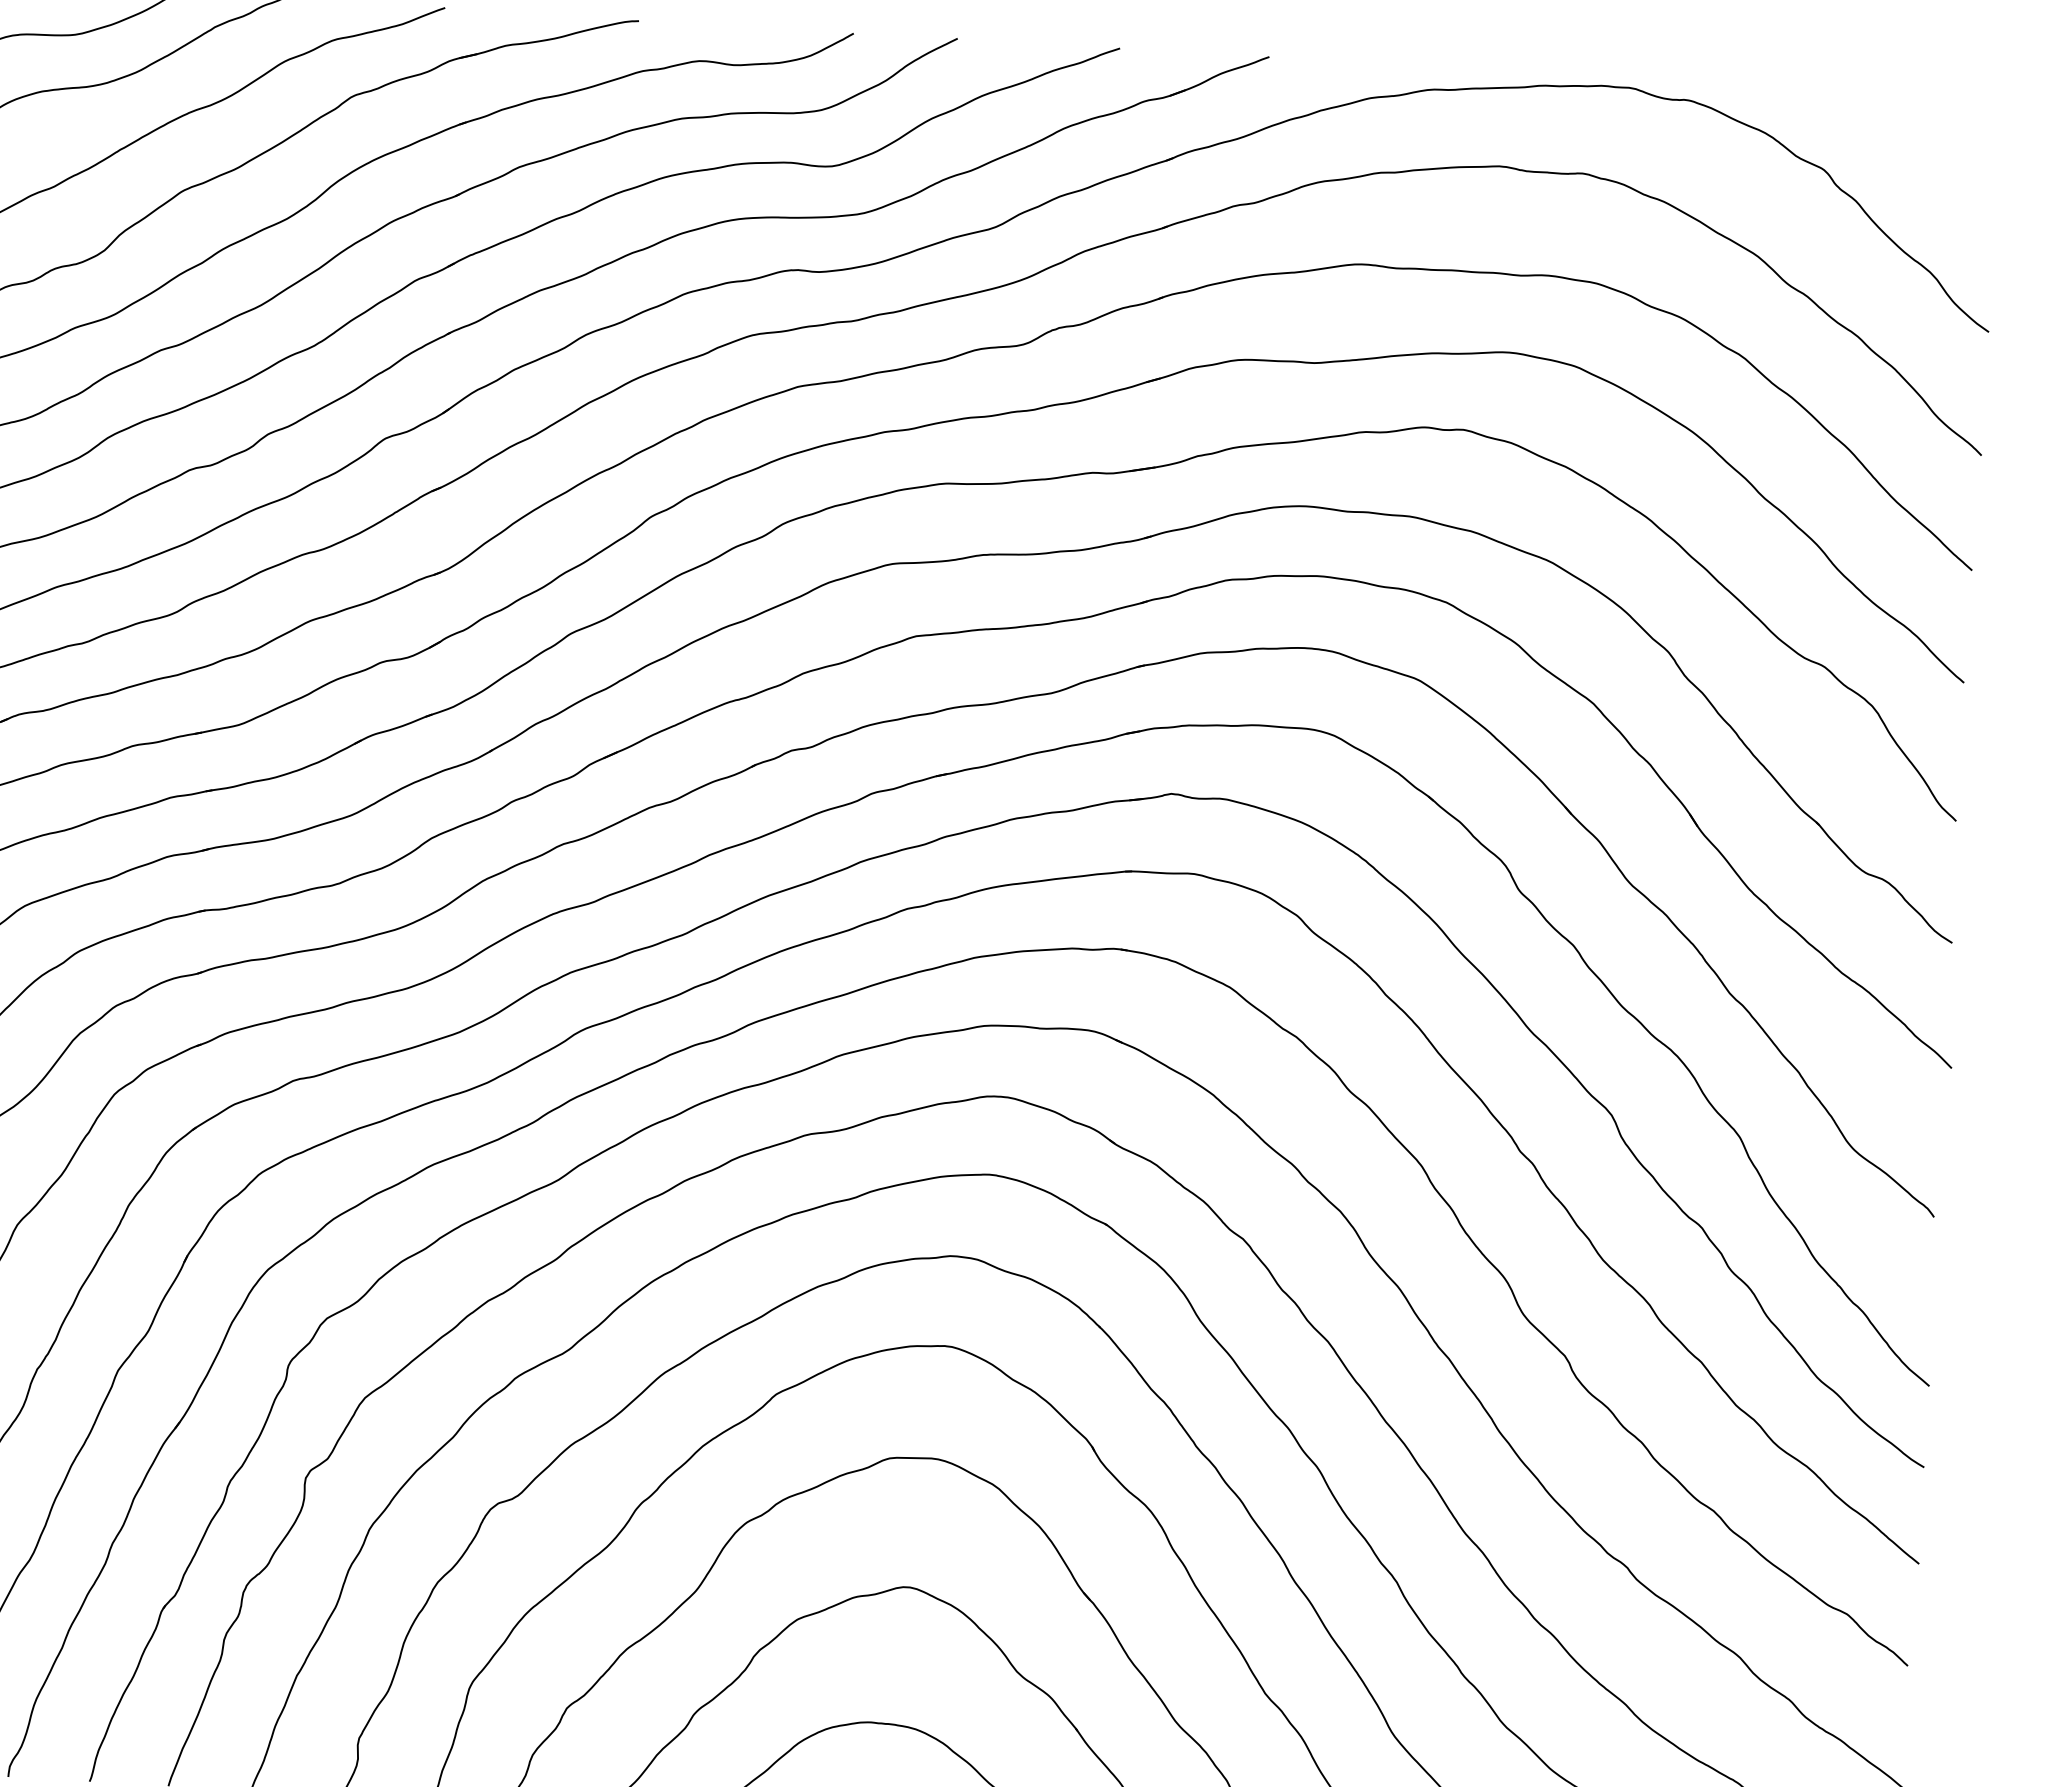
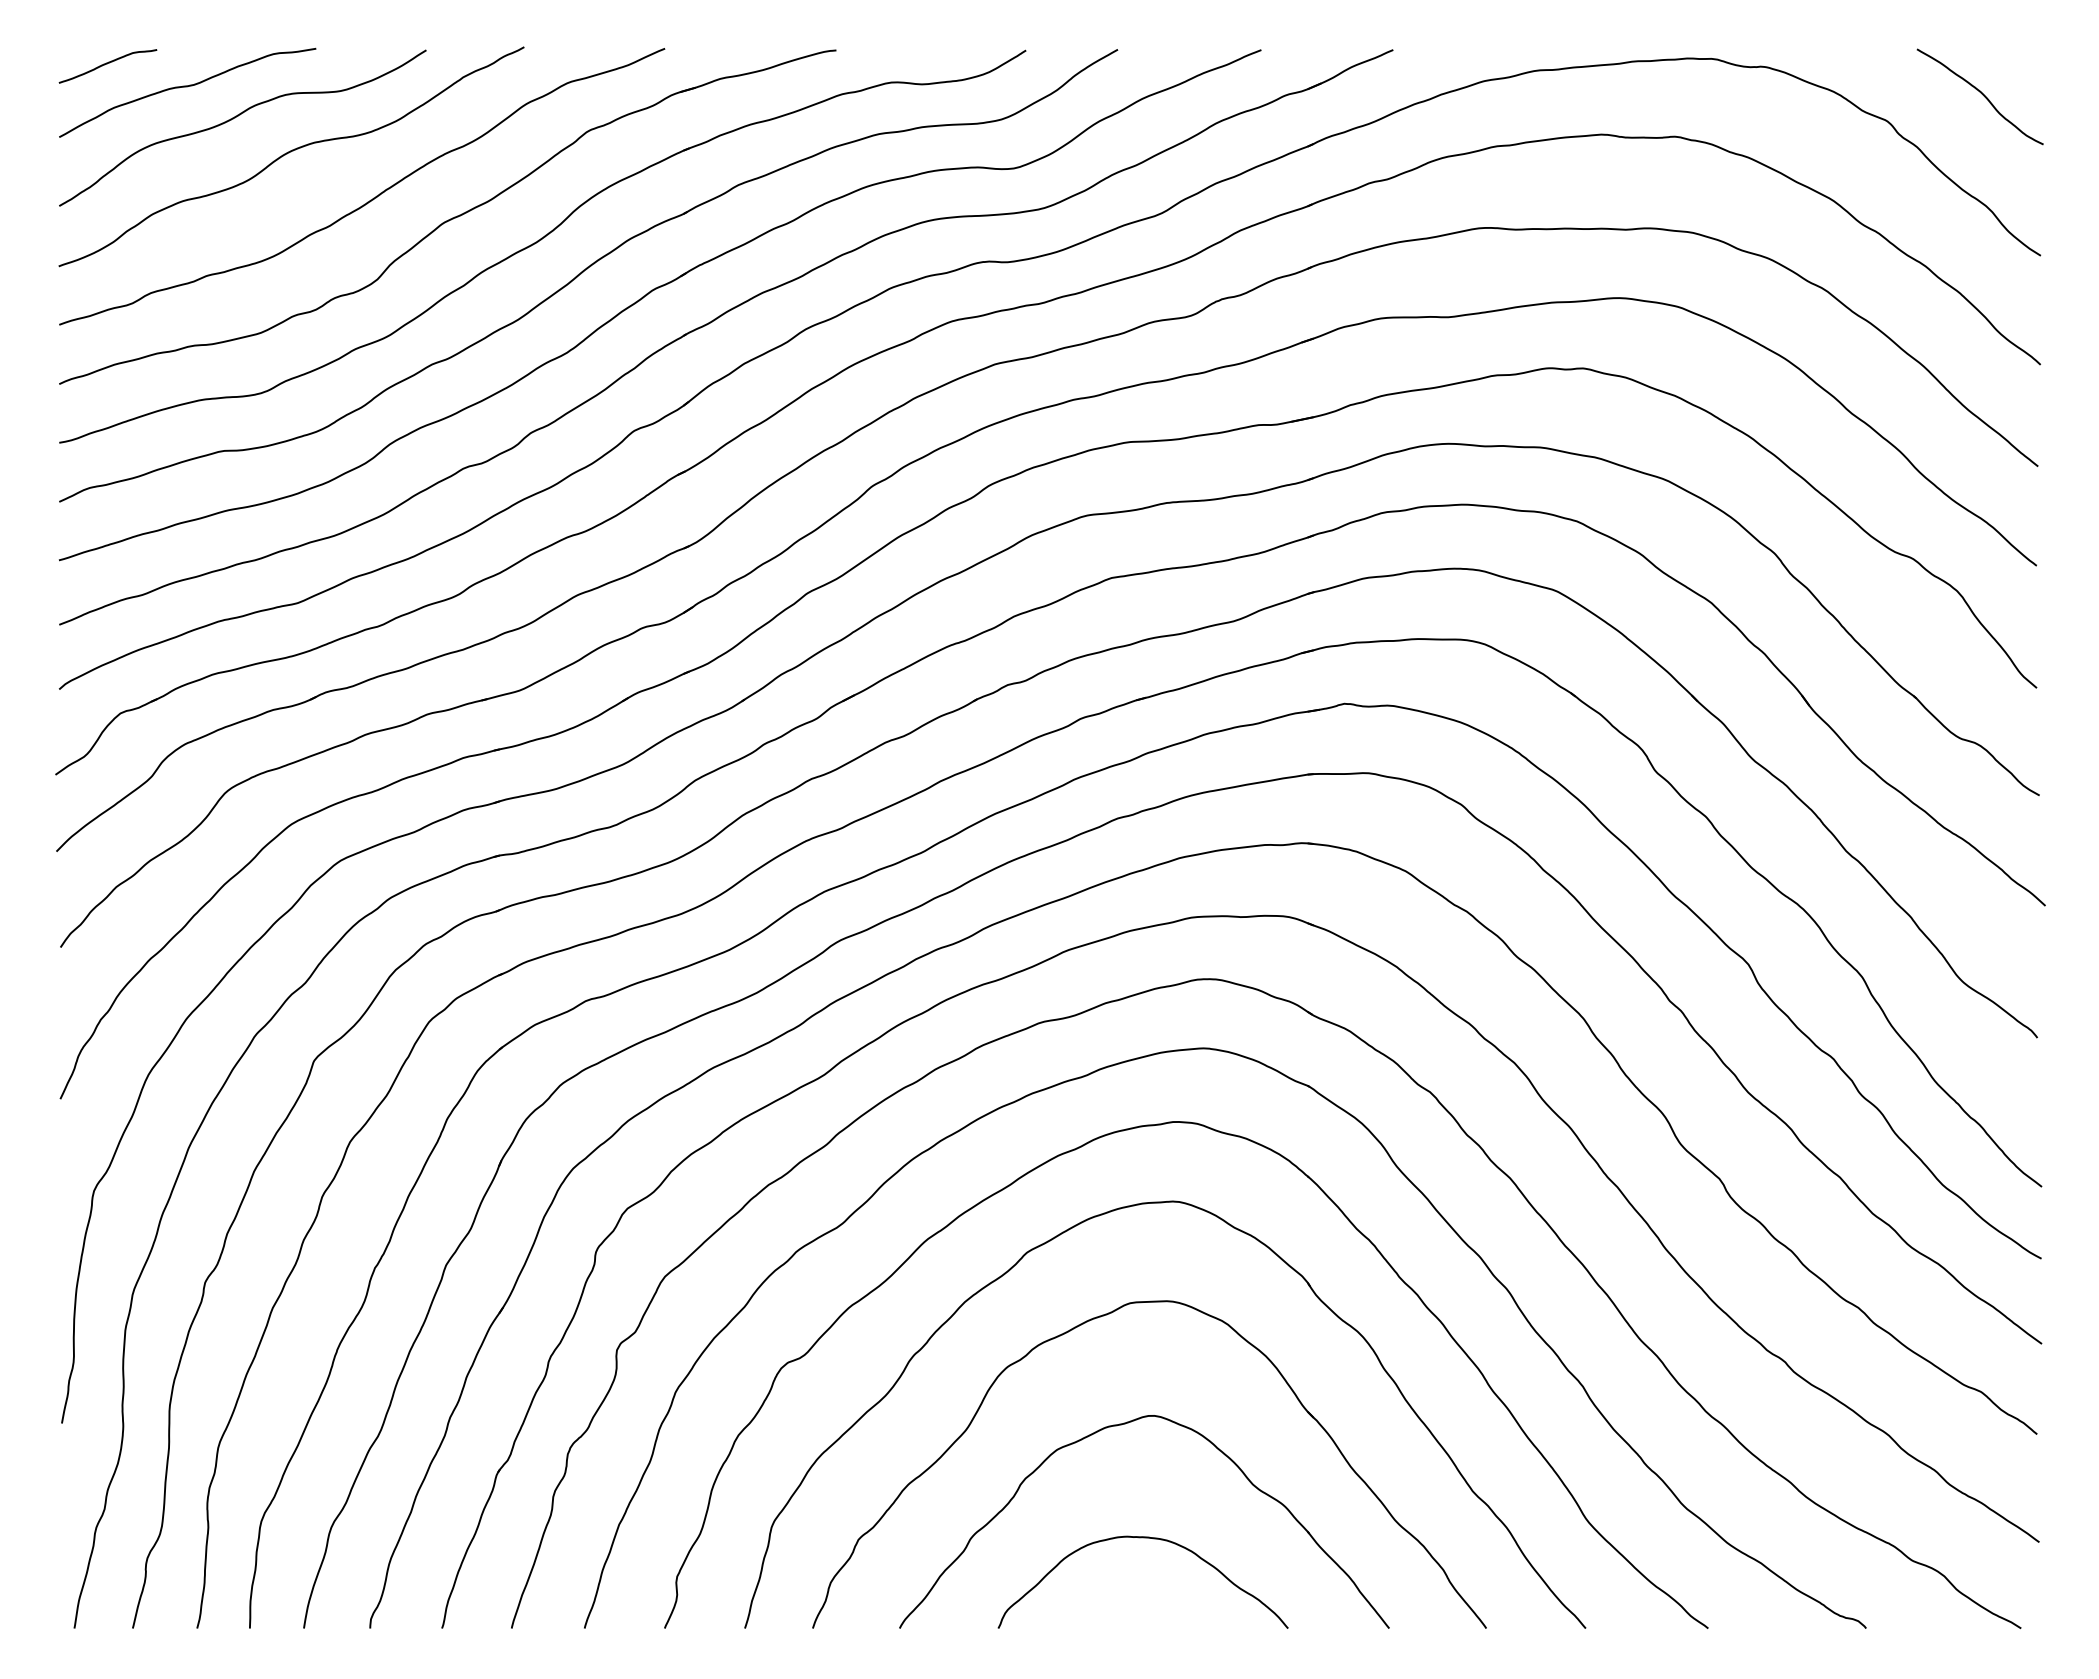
curve: (1932, 145) -> (1981, 94), added

